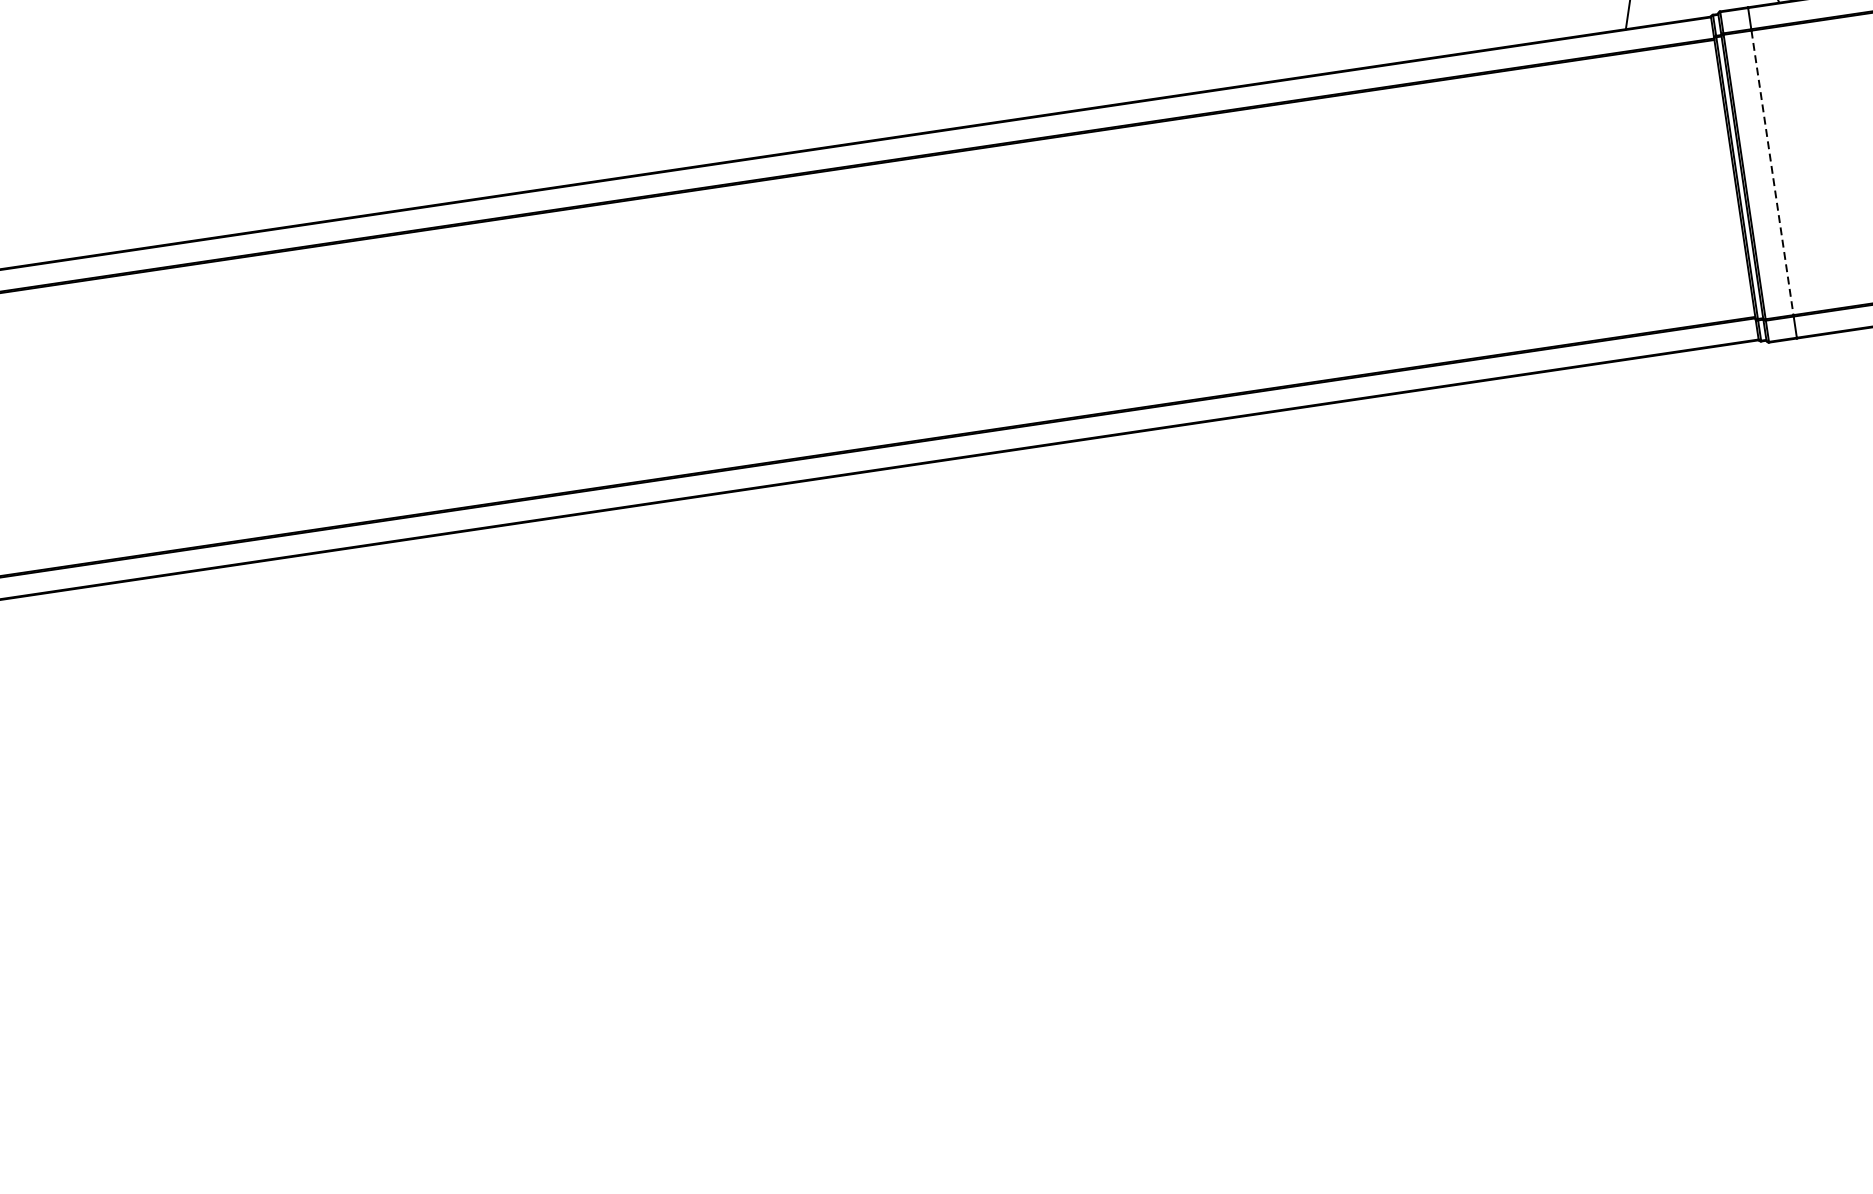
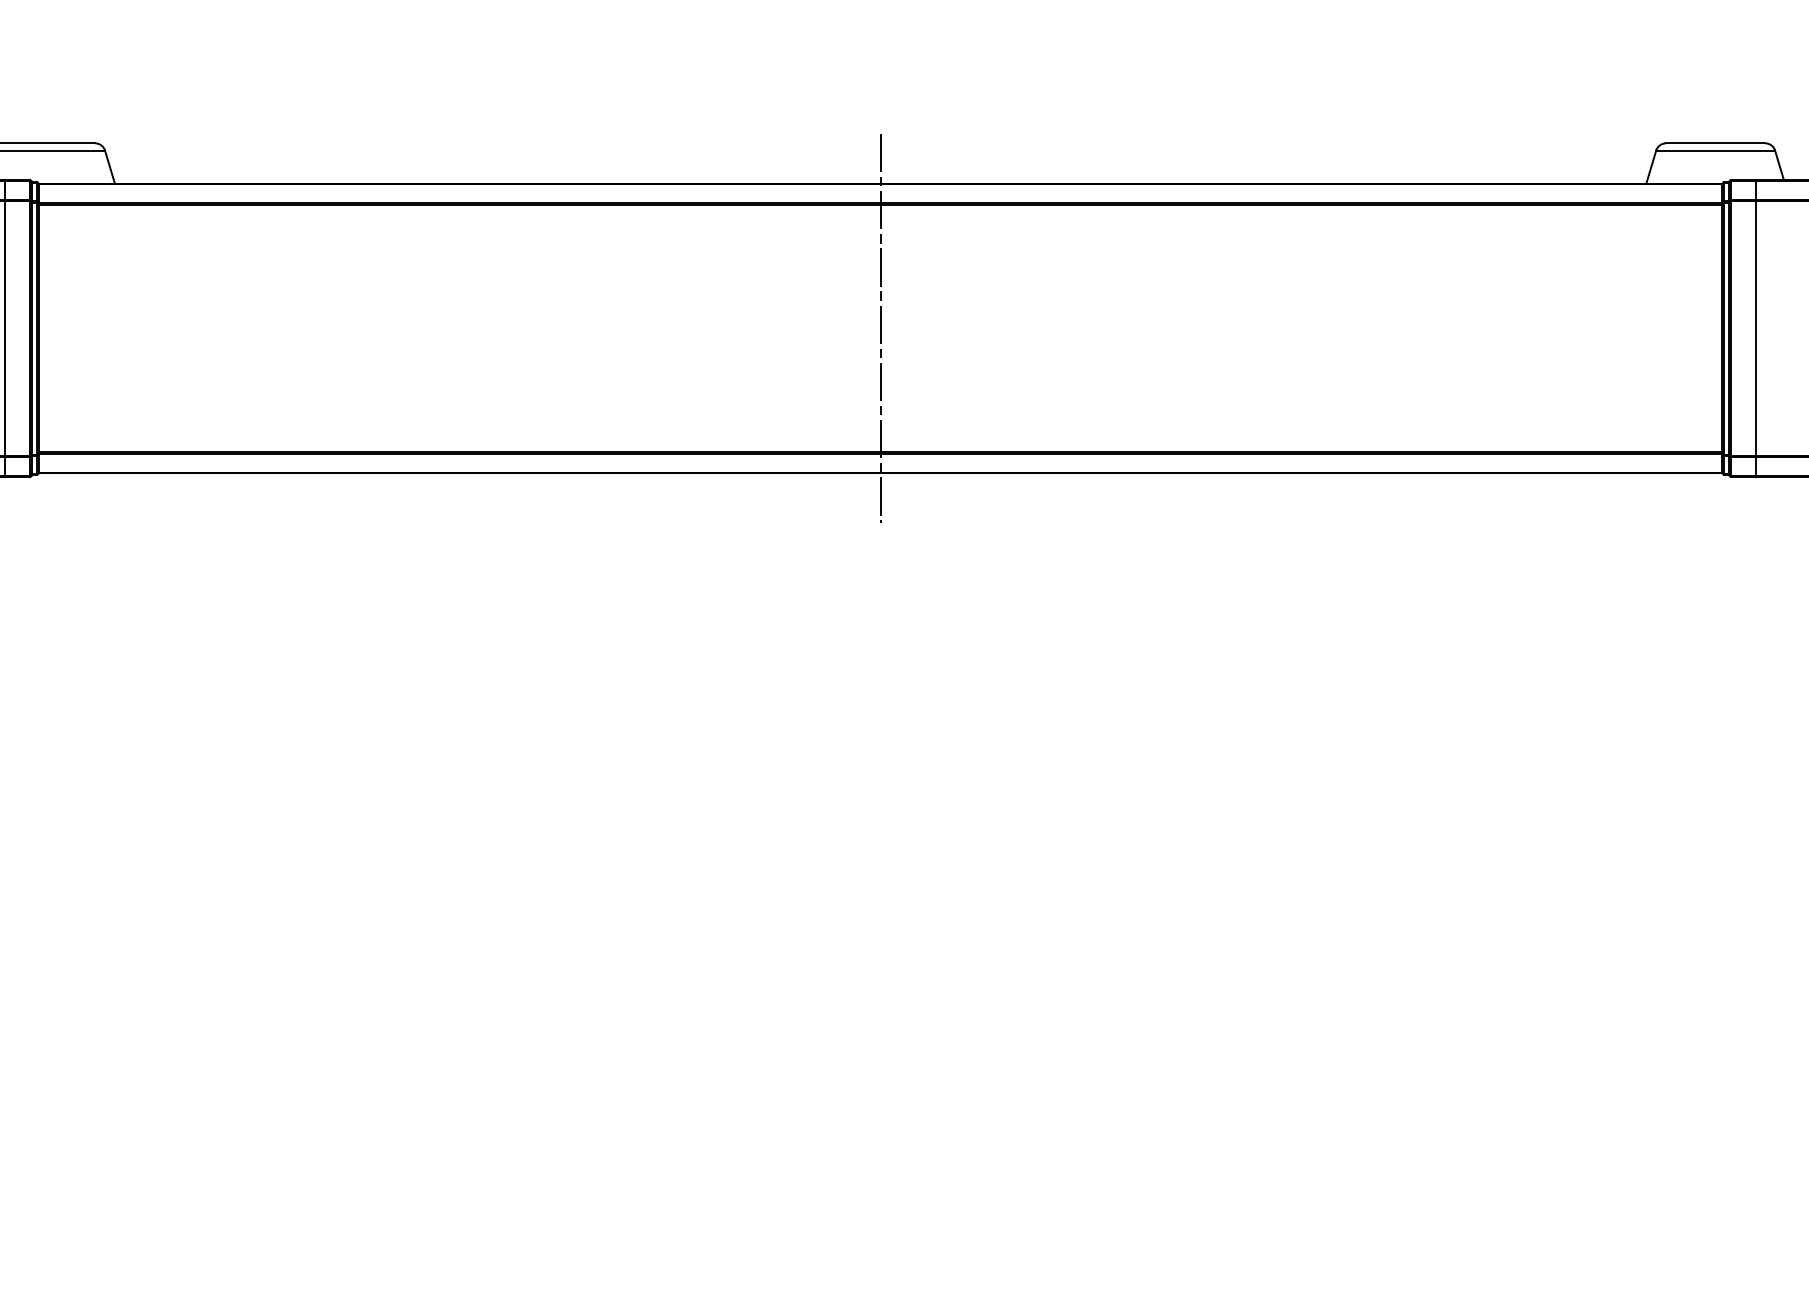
line: (1773, 173) -> (1756, 329), dashed -> solid
line: (793, 317) -> (880, 328), added

